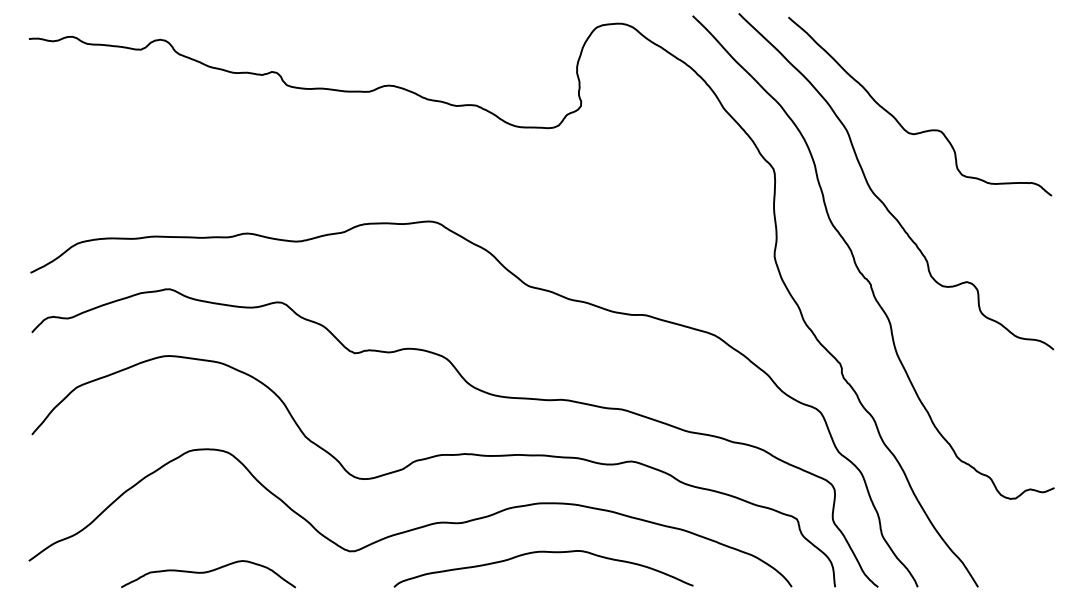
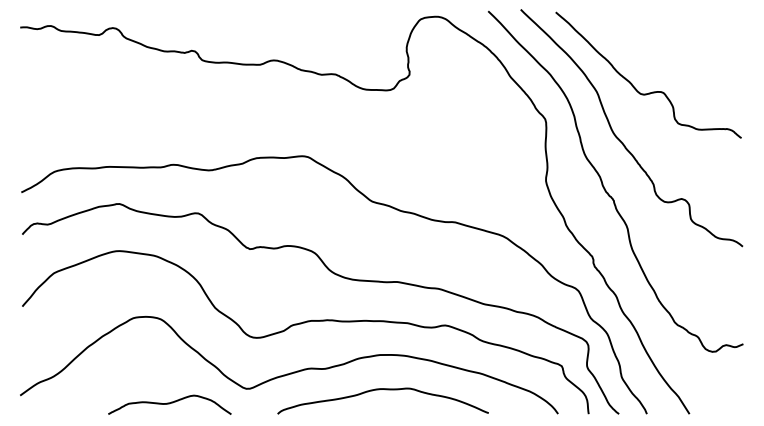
curve: (208, 573) -> (169, 404), moved

